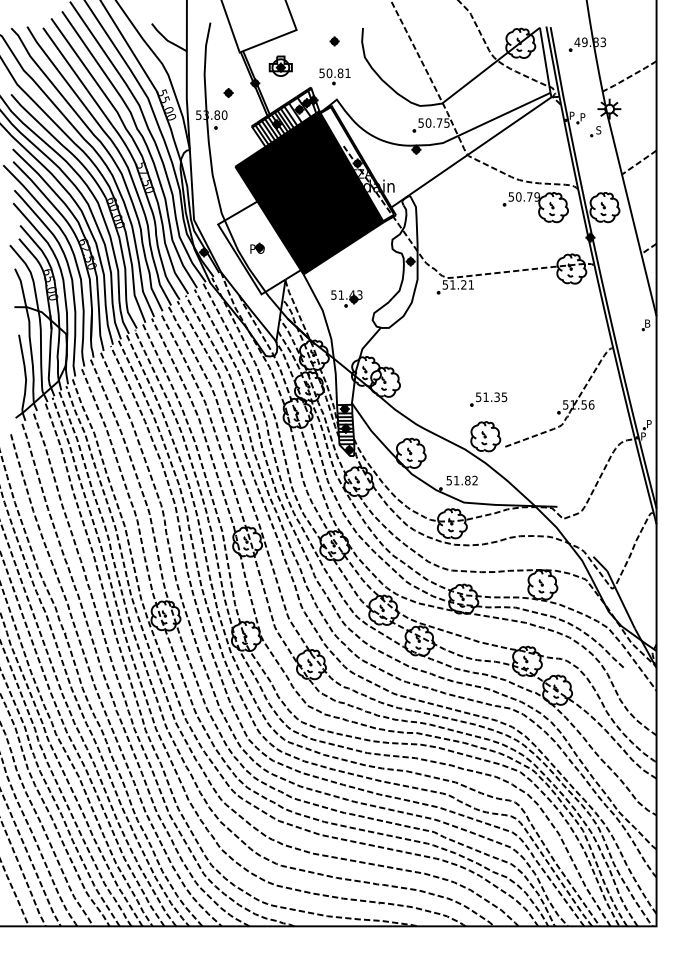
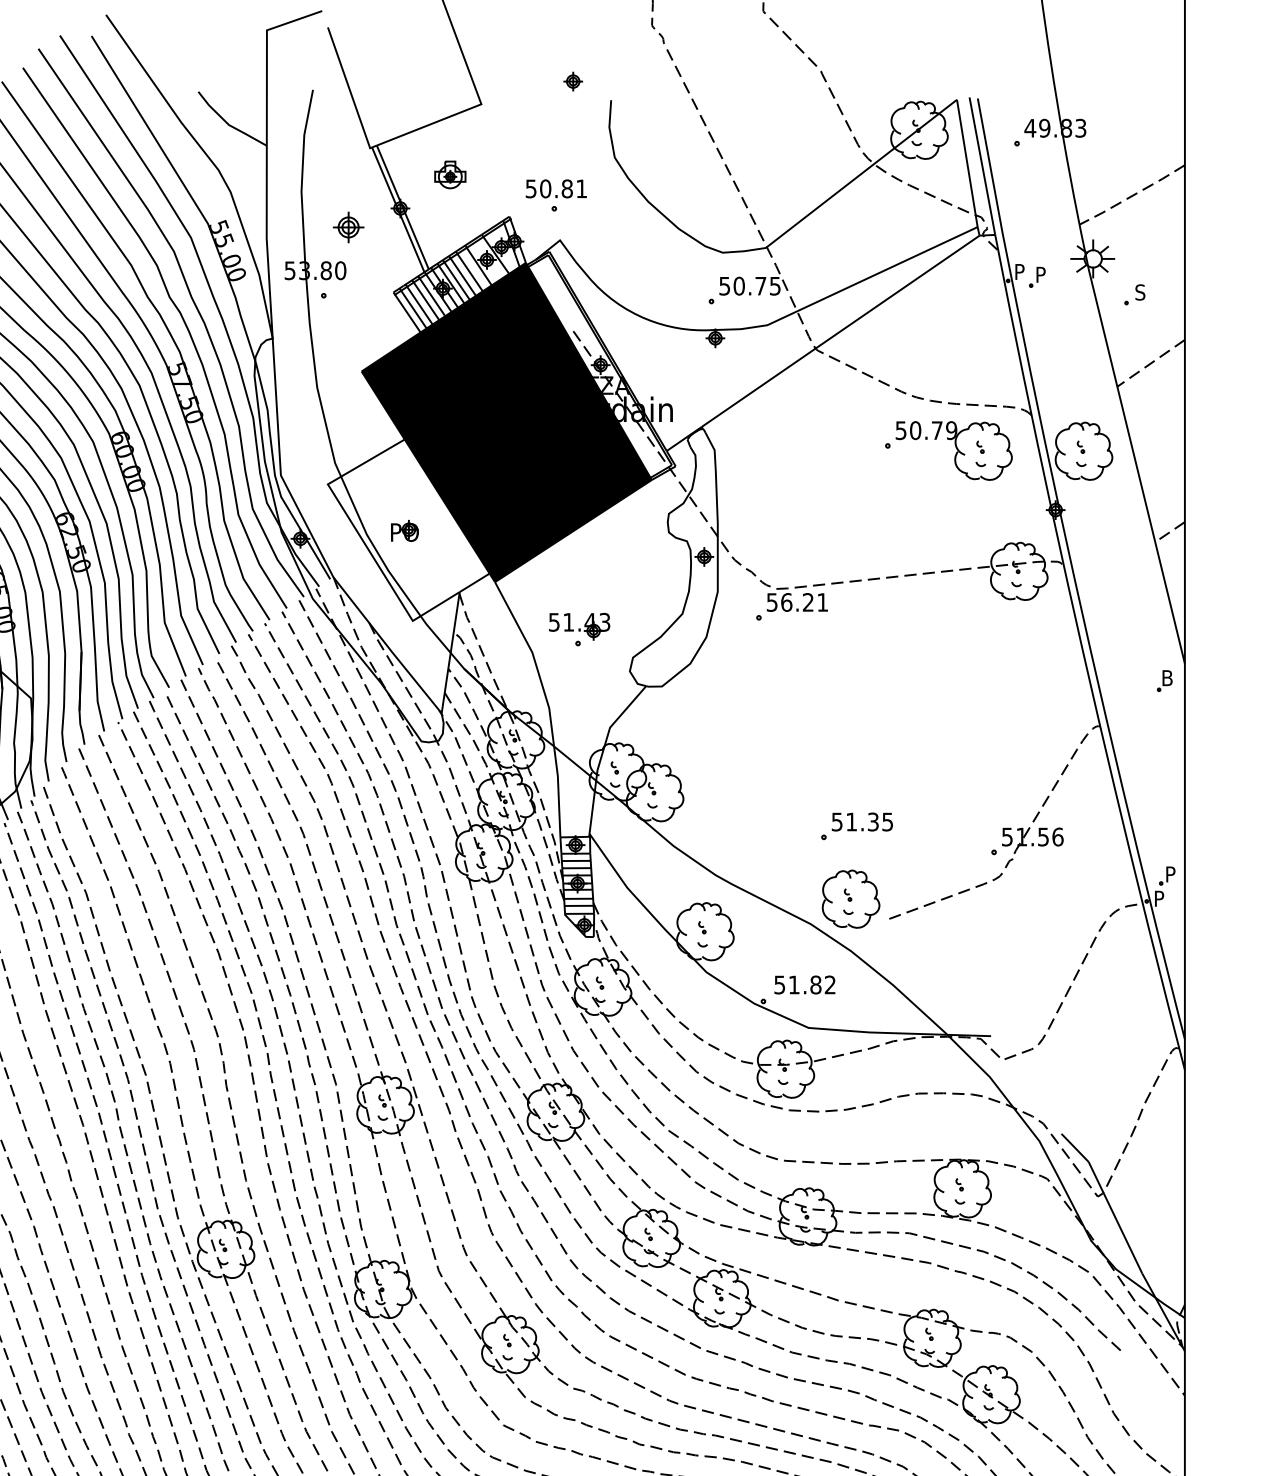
part: (334, 41) -> (572, 81), moved
part: (280, 65) -> (449, 173), size x0.7
part: (228, 92) -> (348, 226), size x1.6
part: (595, 131) -> (1133, 294), moved
text: (452, 284) -> (786, 601), 51.21 -> 56.21

